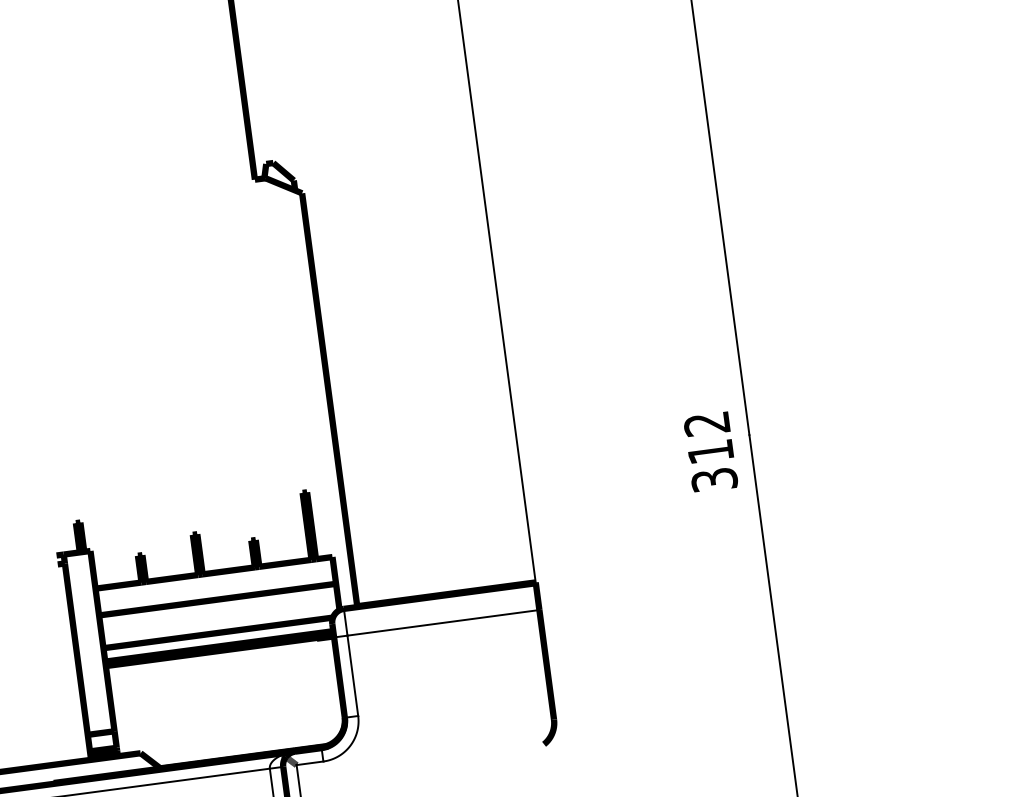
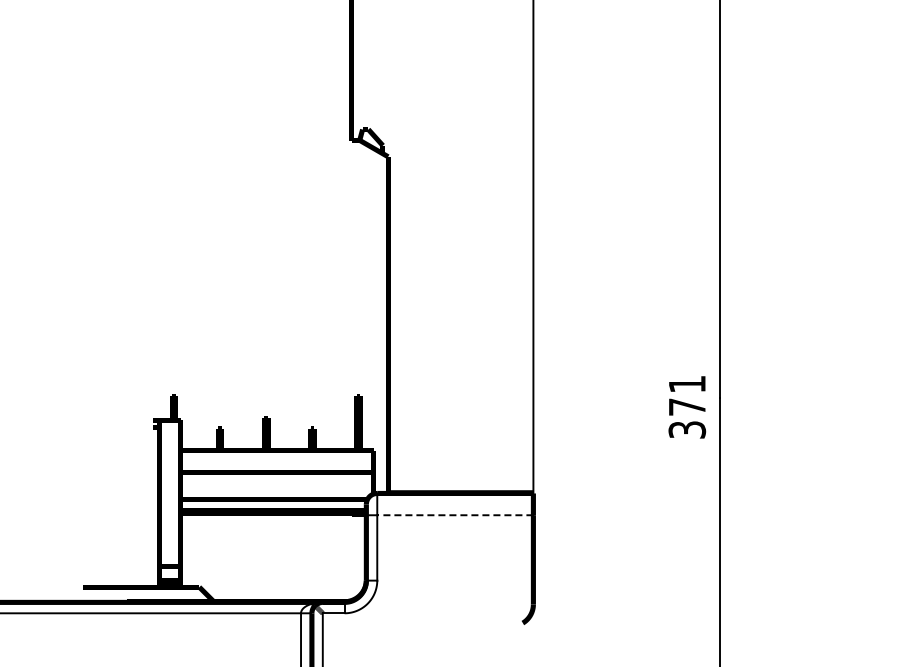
text: (707, 437) -> (686, 395), 312 -> 371
line: (442, 623) -> (454, 515), solid -> dashed

